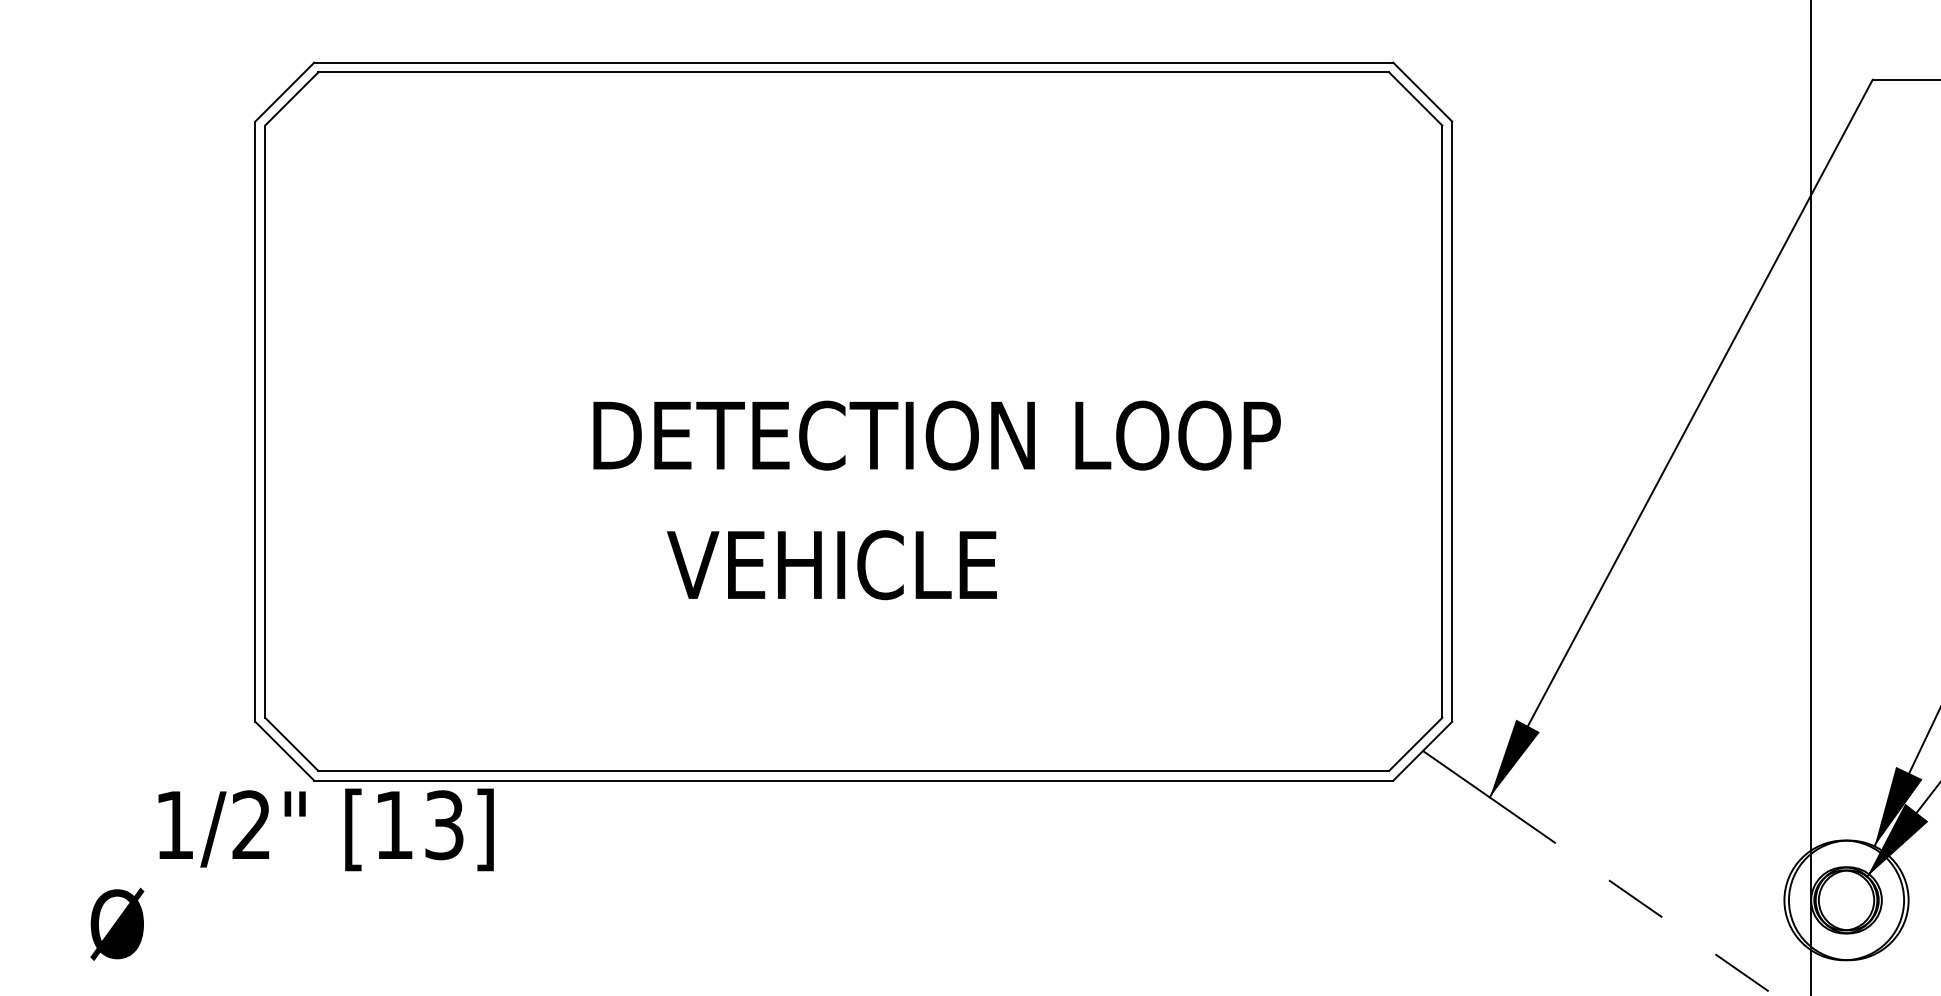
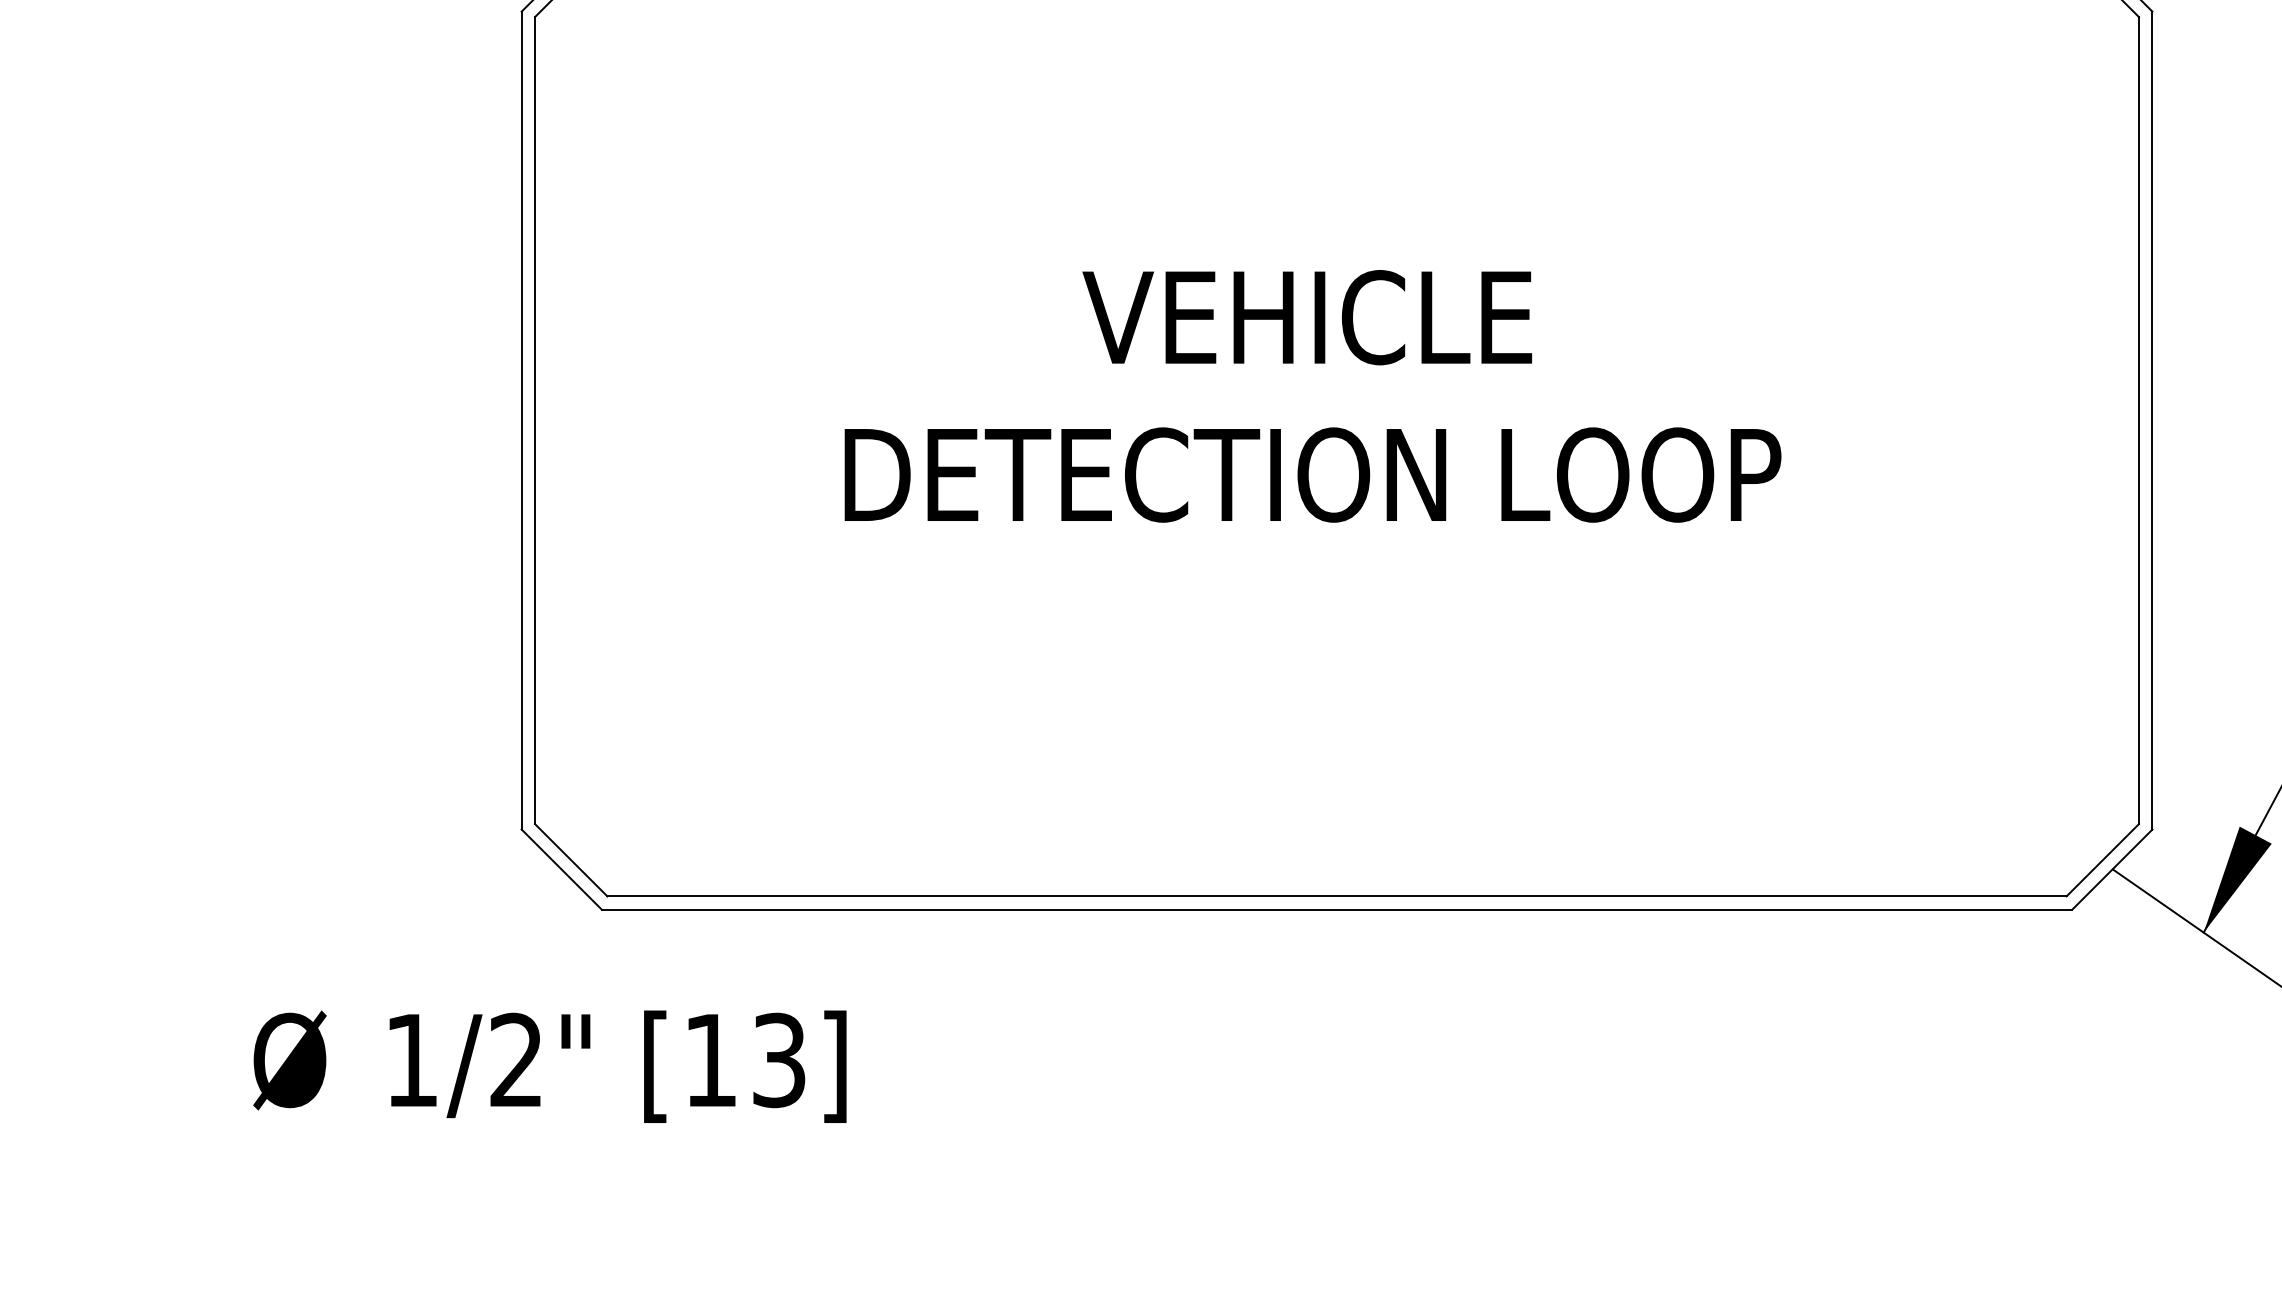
text: (936, 435) -> (1312, 474), moved
text: (831, 565) -> (1306, 318), moved
text: (325, 829) -> (617, 1066), moved
text: (117, 923) -> (290, 1059), moved

